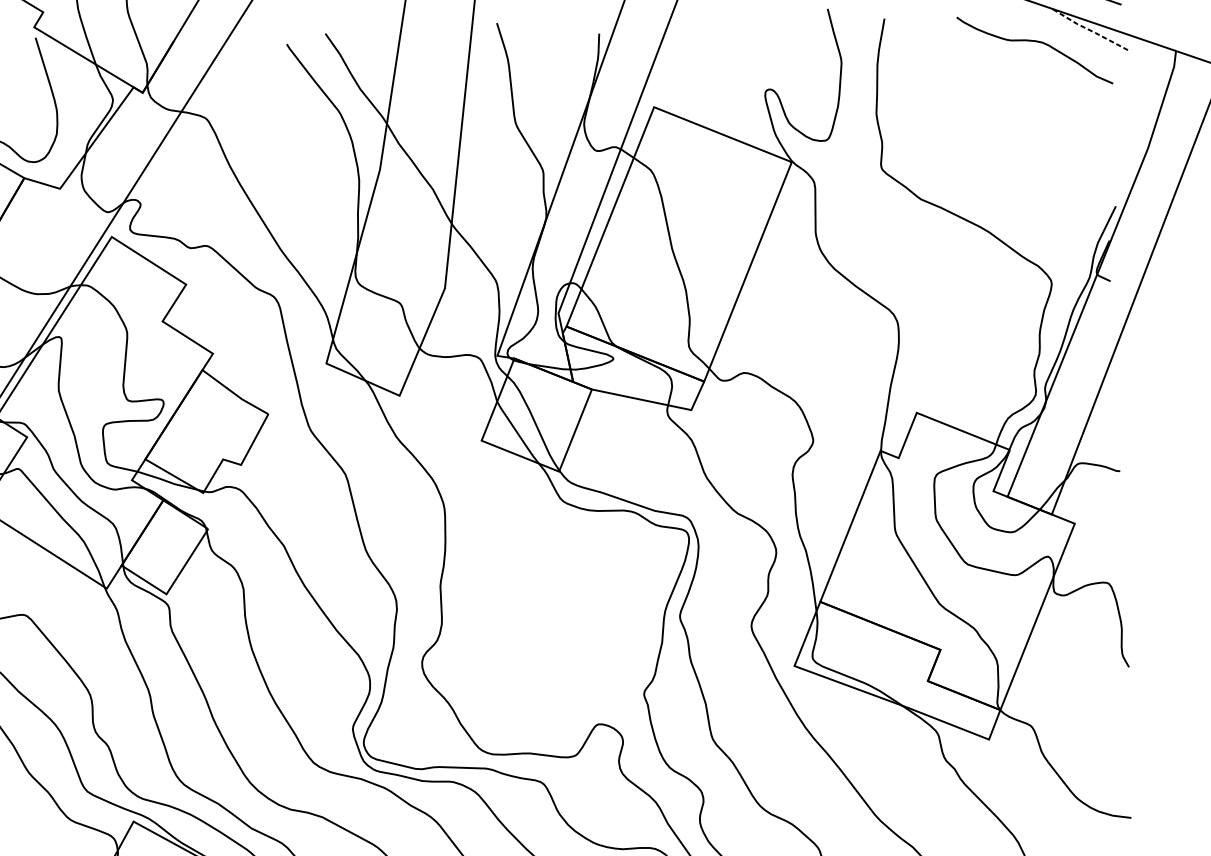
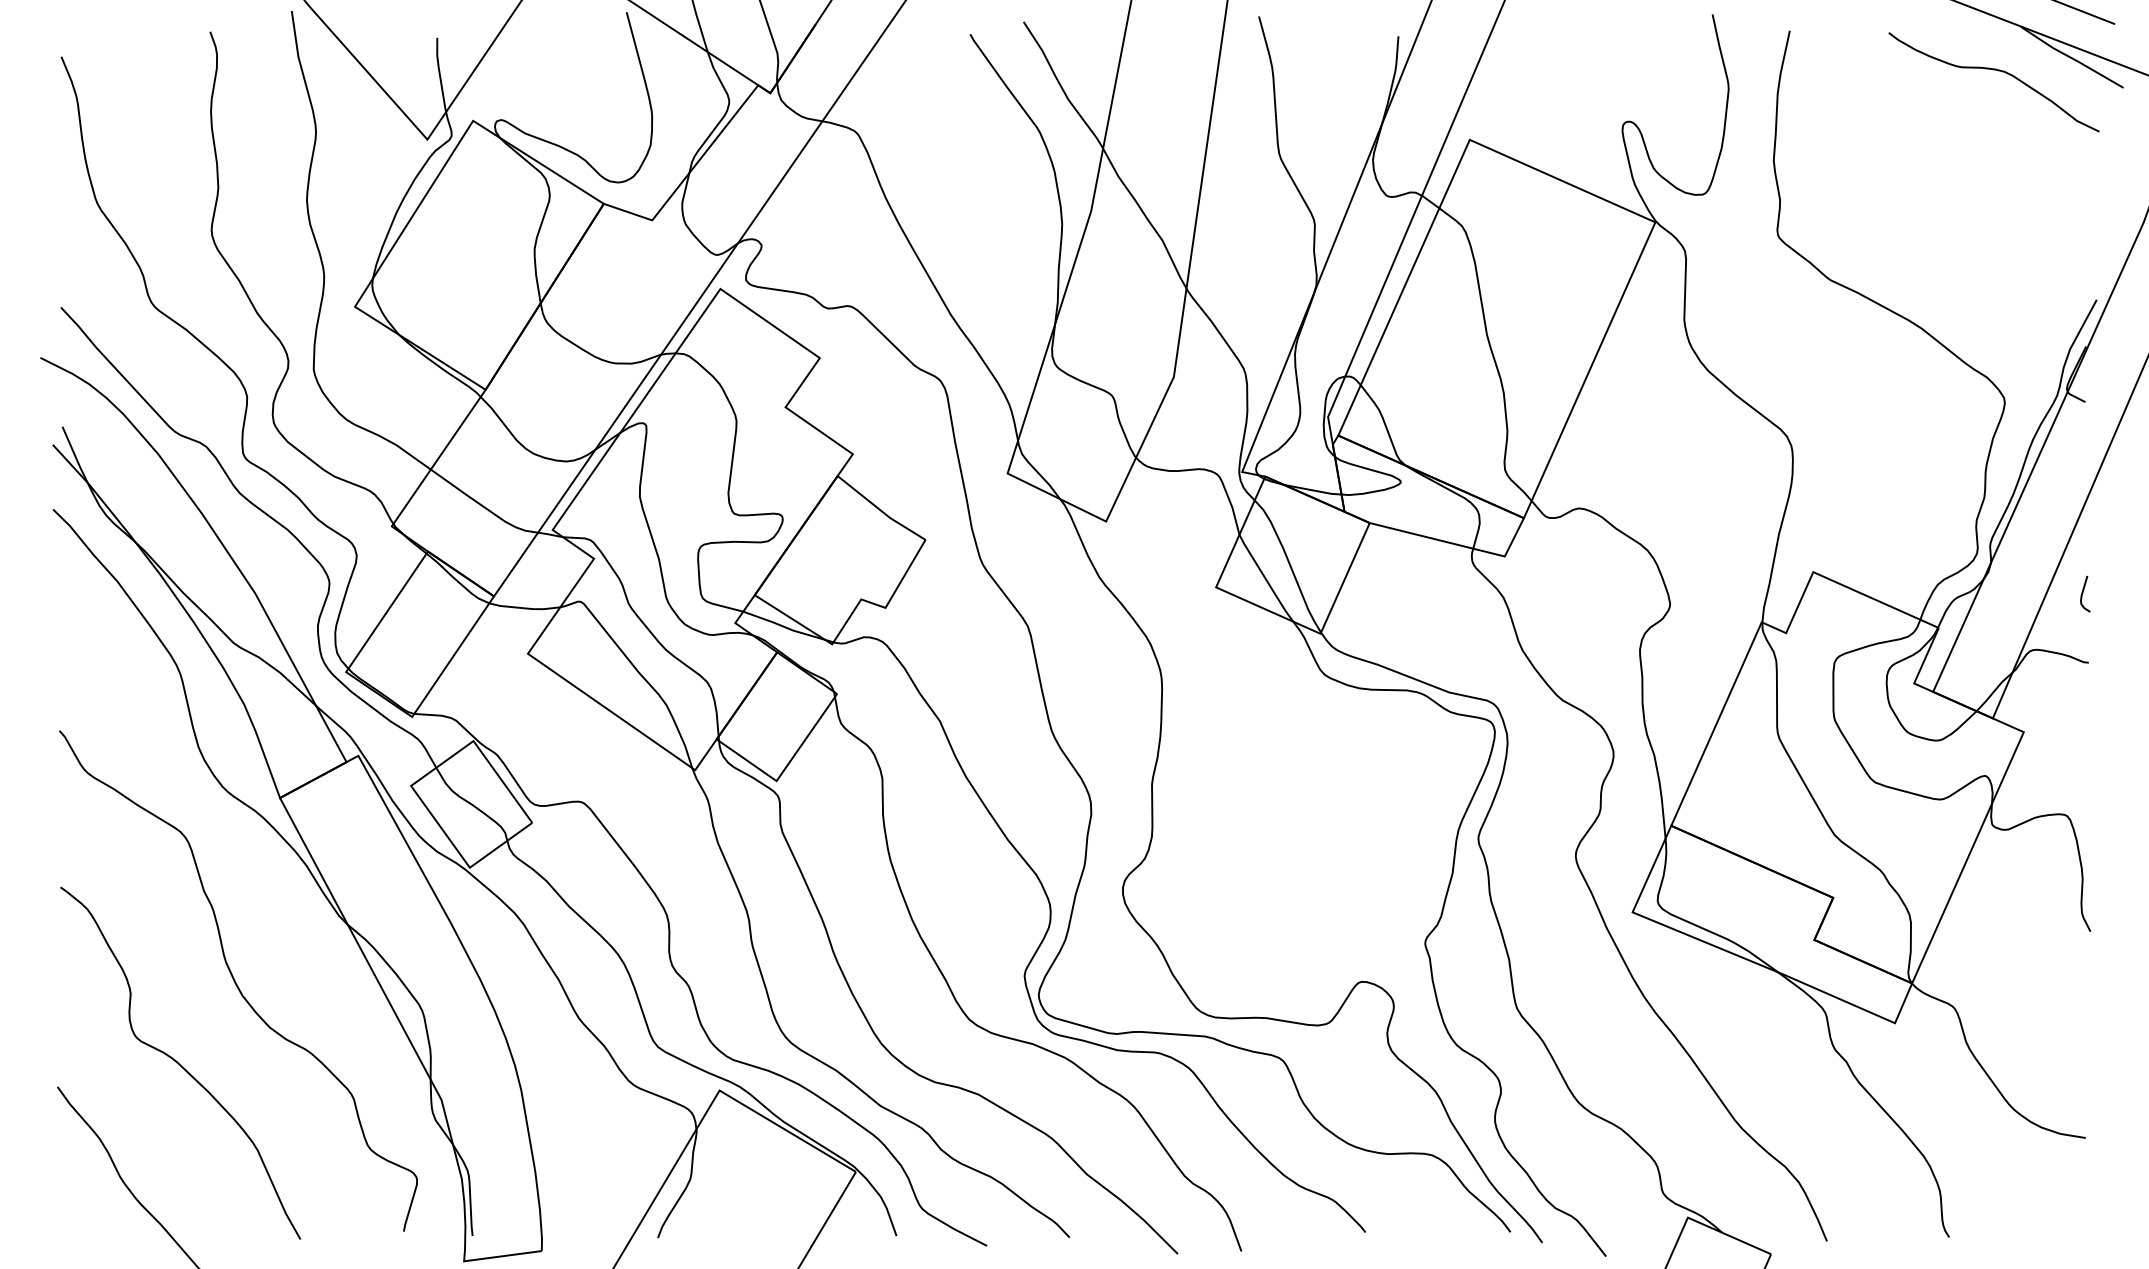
line: (1091, 30) -> (2072, 58), dashed -> solid
curve: (1114, 420) -> (2083, 593), added

